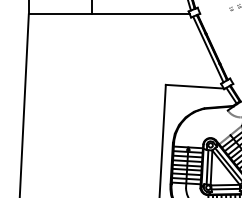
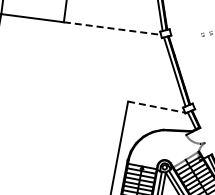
line: (140, 14) -> (112, 28), solid -> dashed
line: (195, 86) -> (157, 107), solid -> dashed

